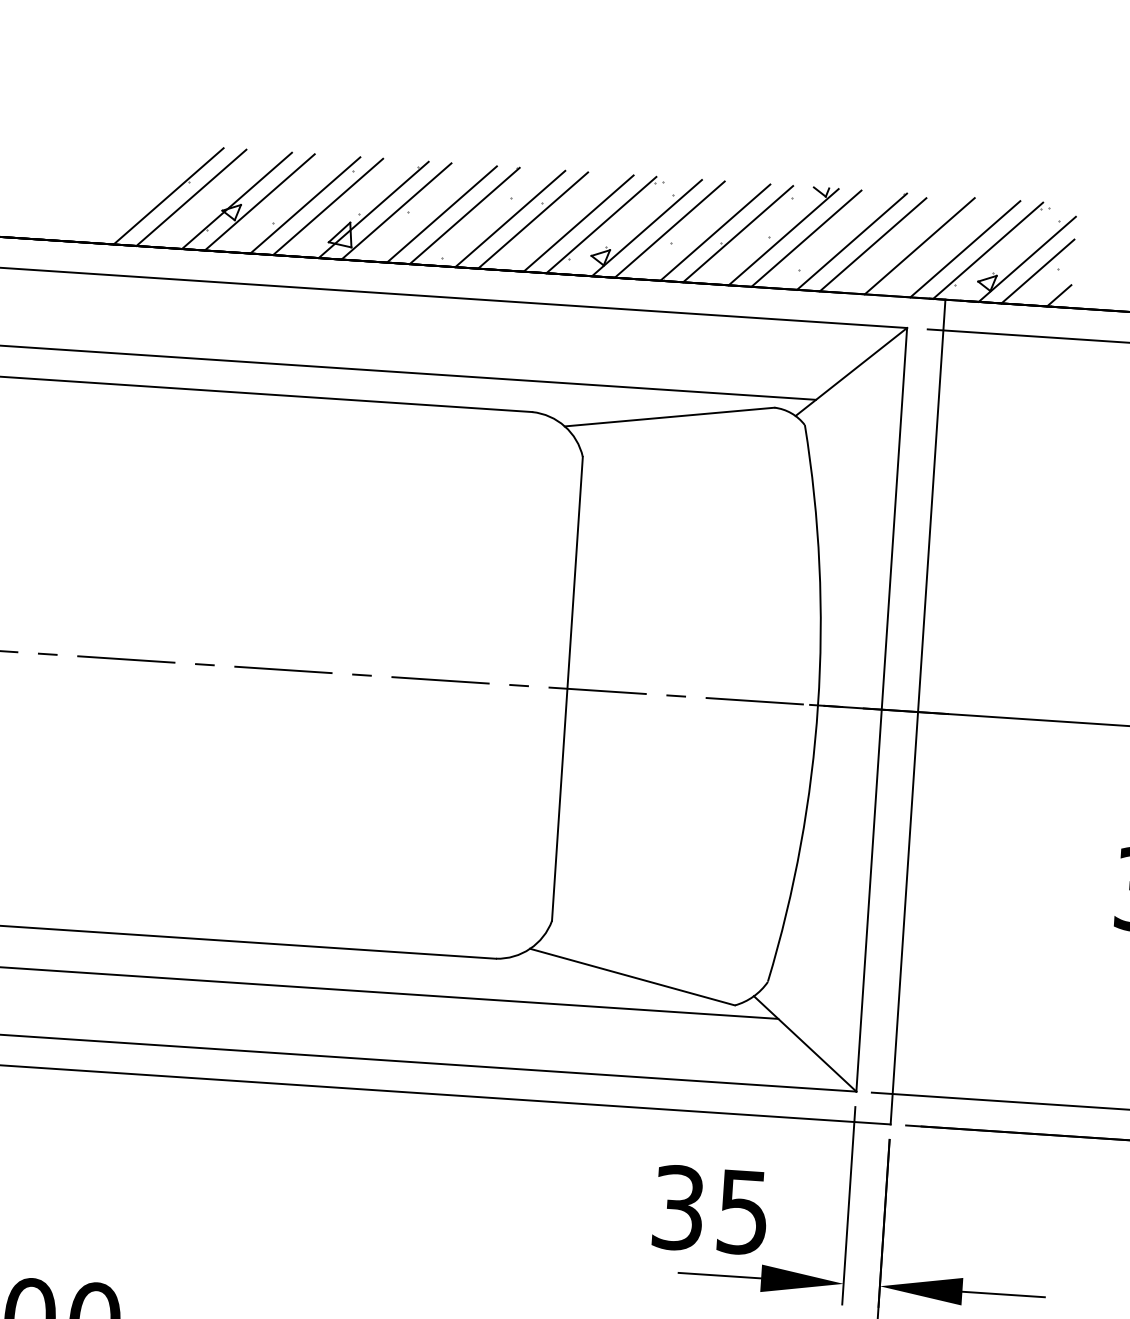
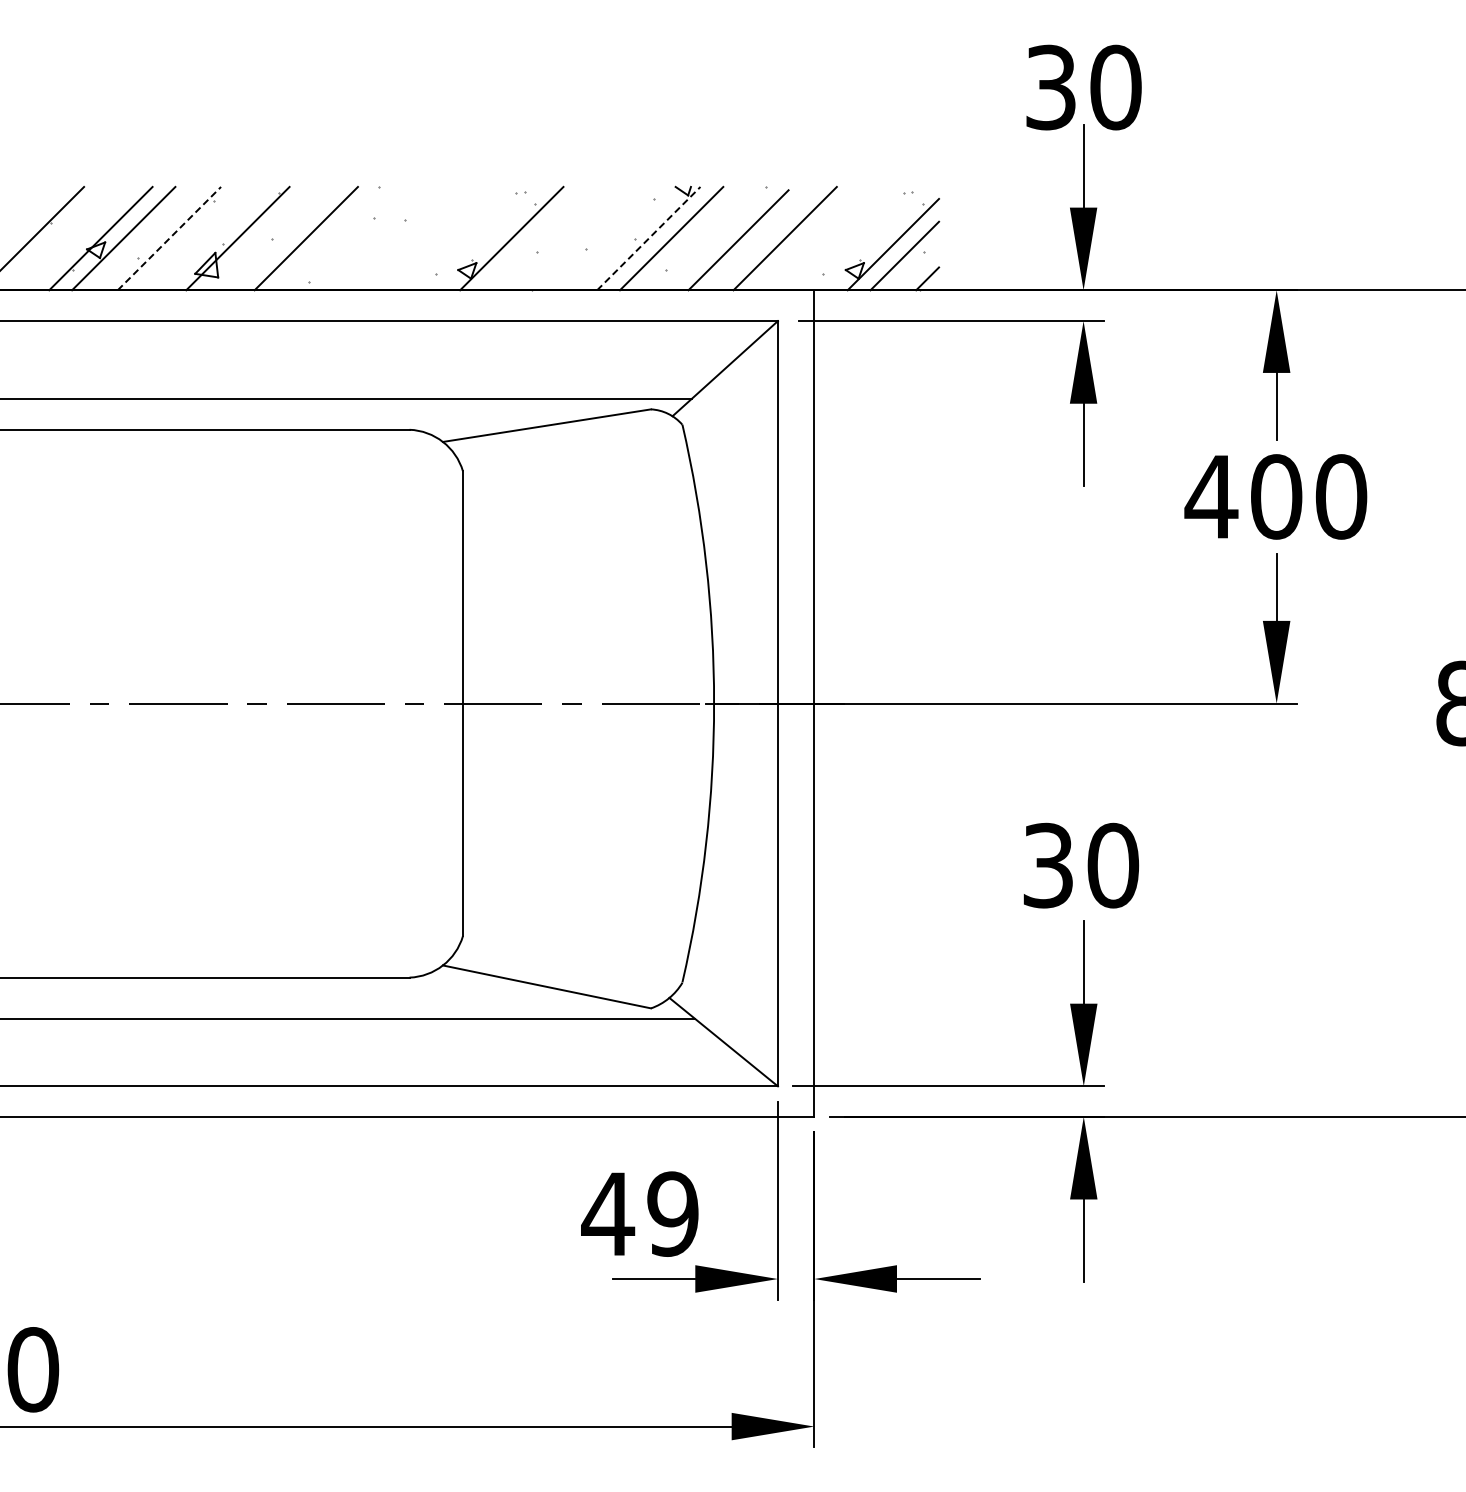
line: (190, 197) -> (54, 238), removed
line: (305, 205) -> (169, 238), solid -> dashed
line: (327, 206) -> (191, 238), removed
line: (396, 211) -> (260, 238), removed
line: (464, 215) -> (328, 238), removed
line: (510, 218) -> (374, 238), removed
line: (532, 220) -> (397, 238), removed
line: (577, 223) -> (442, 238), removed
line: (600, 224) -> (465, 238), removed
line: (669, 229) -> (534, 238), removed
line: (714, 232) -> (579, 238), removed
line: (737, 233) -> (602, 238), removed
line: (784, 237) -> (649, 238), solid -> dashed
line: (851, 241) -> (716, 238), removed
line: (964, 249) -> (830, 238), removed
line: (987, 250) -> (853, 238), removed
text: (709, 1209) -> (639, 1213), 35 -> 49

